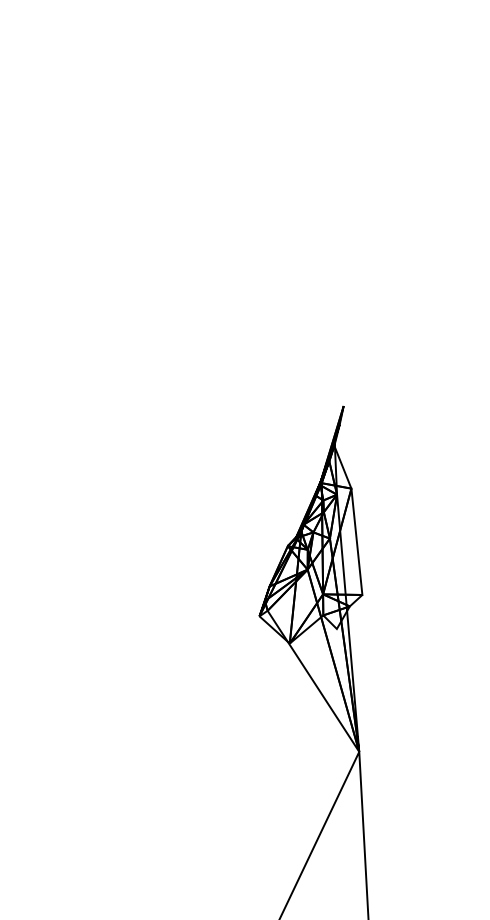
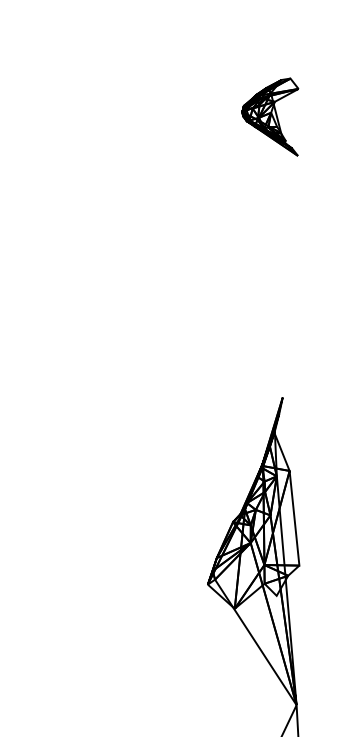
part: (329, 90) -> (270, 116), added

